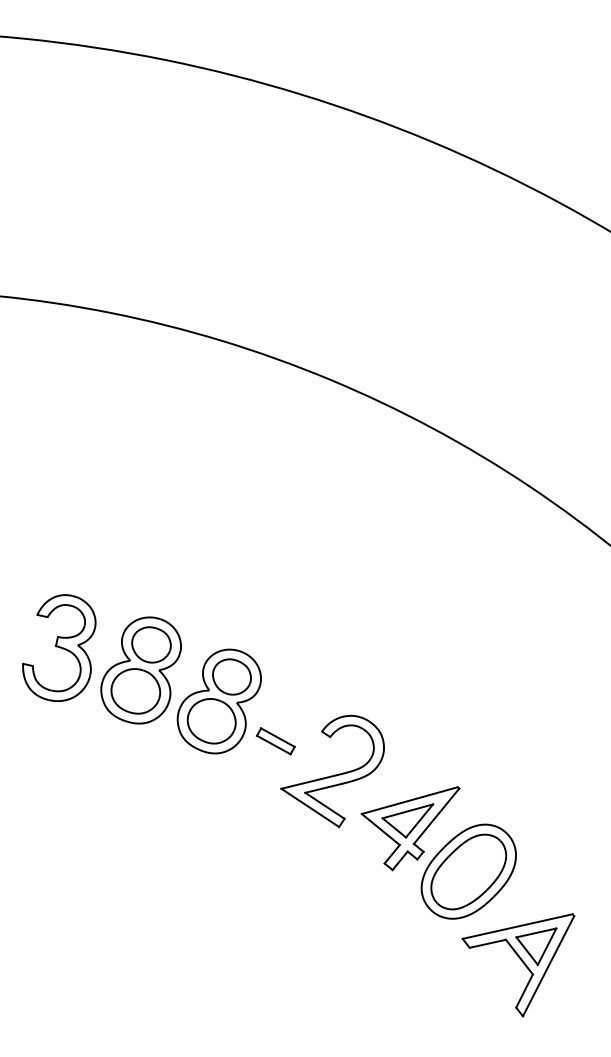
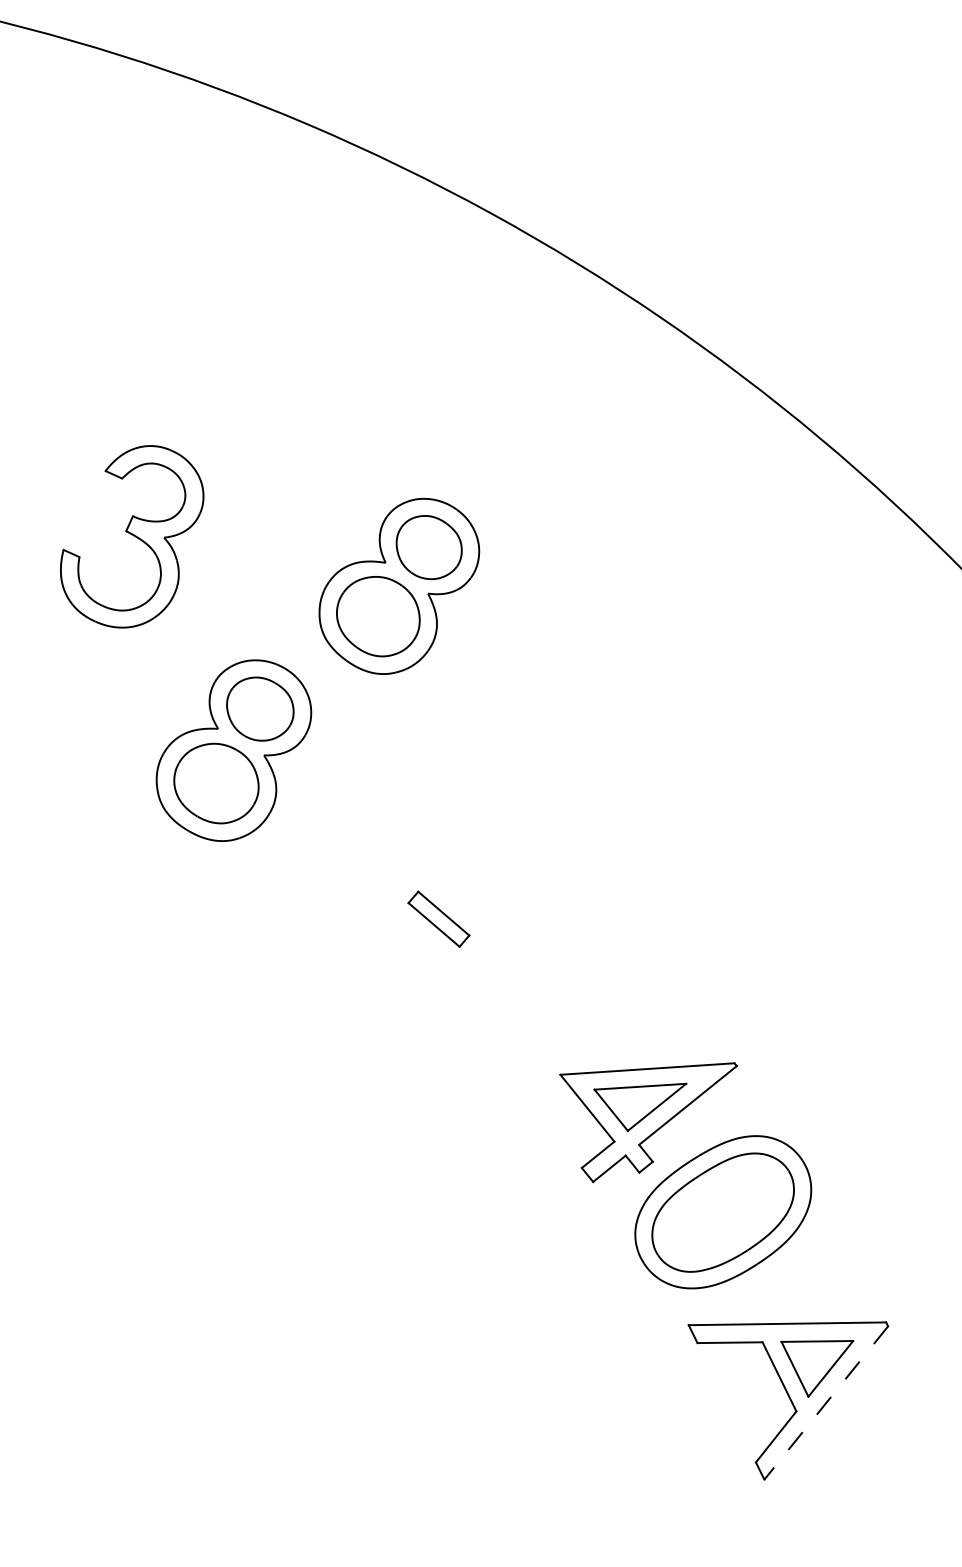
part: (59, 647) -> (131, 534), moved
part: (218, 701) -> (397, 584), moved
part: (332, 771) -> (525, 991), removed
line: (548, 966) -> (826, 1403), solid -> dashed

